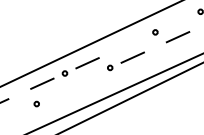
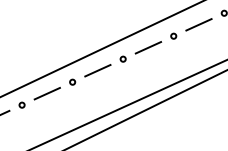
line: (177, 37) -> (198, 25), moved
part: (125, 61) -> (140, 52), moved
circle: (36, 103) -> (21, 104), moved

